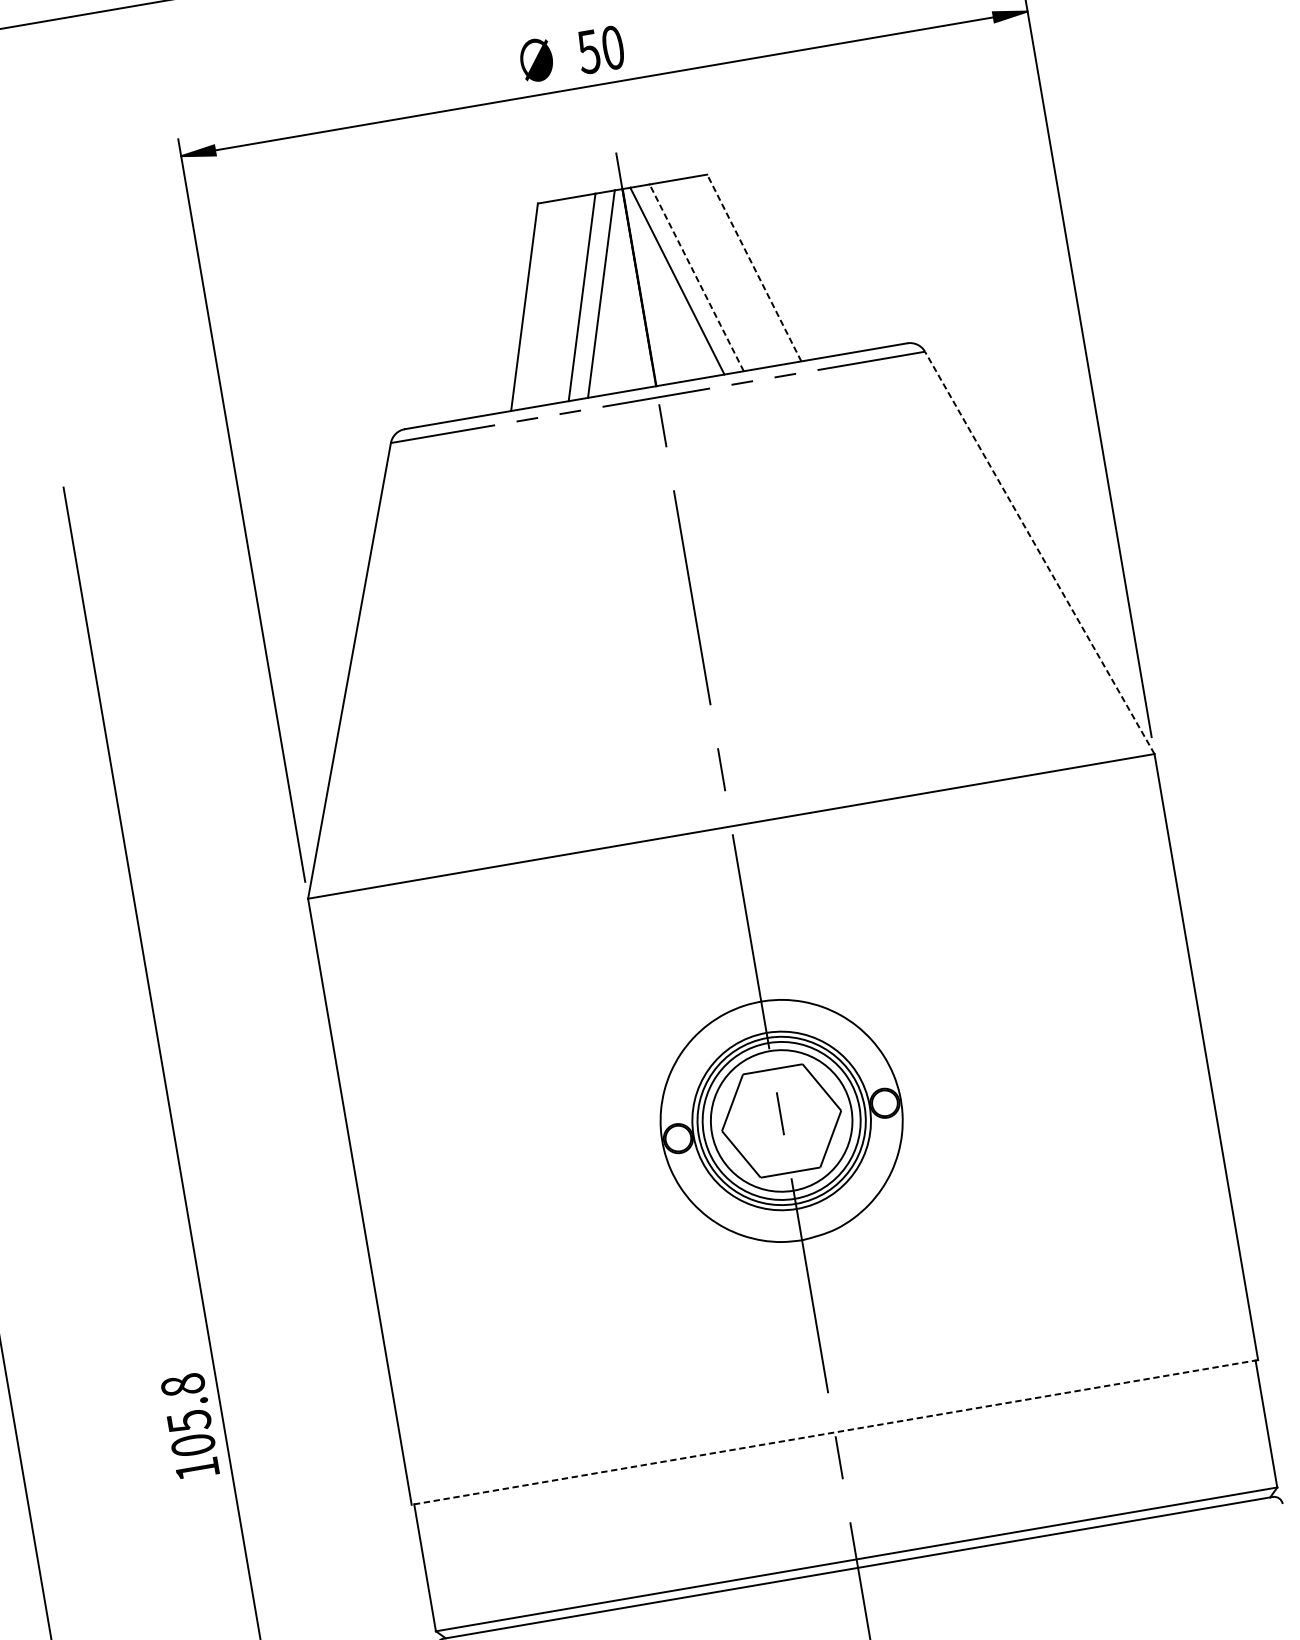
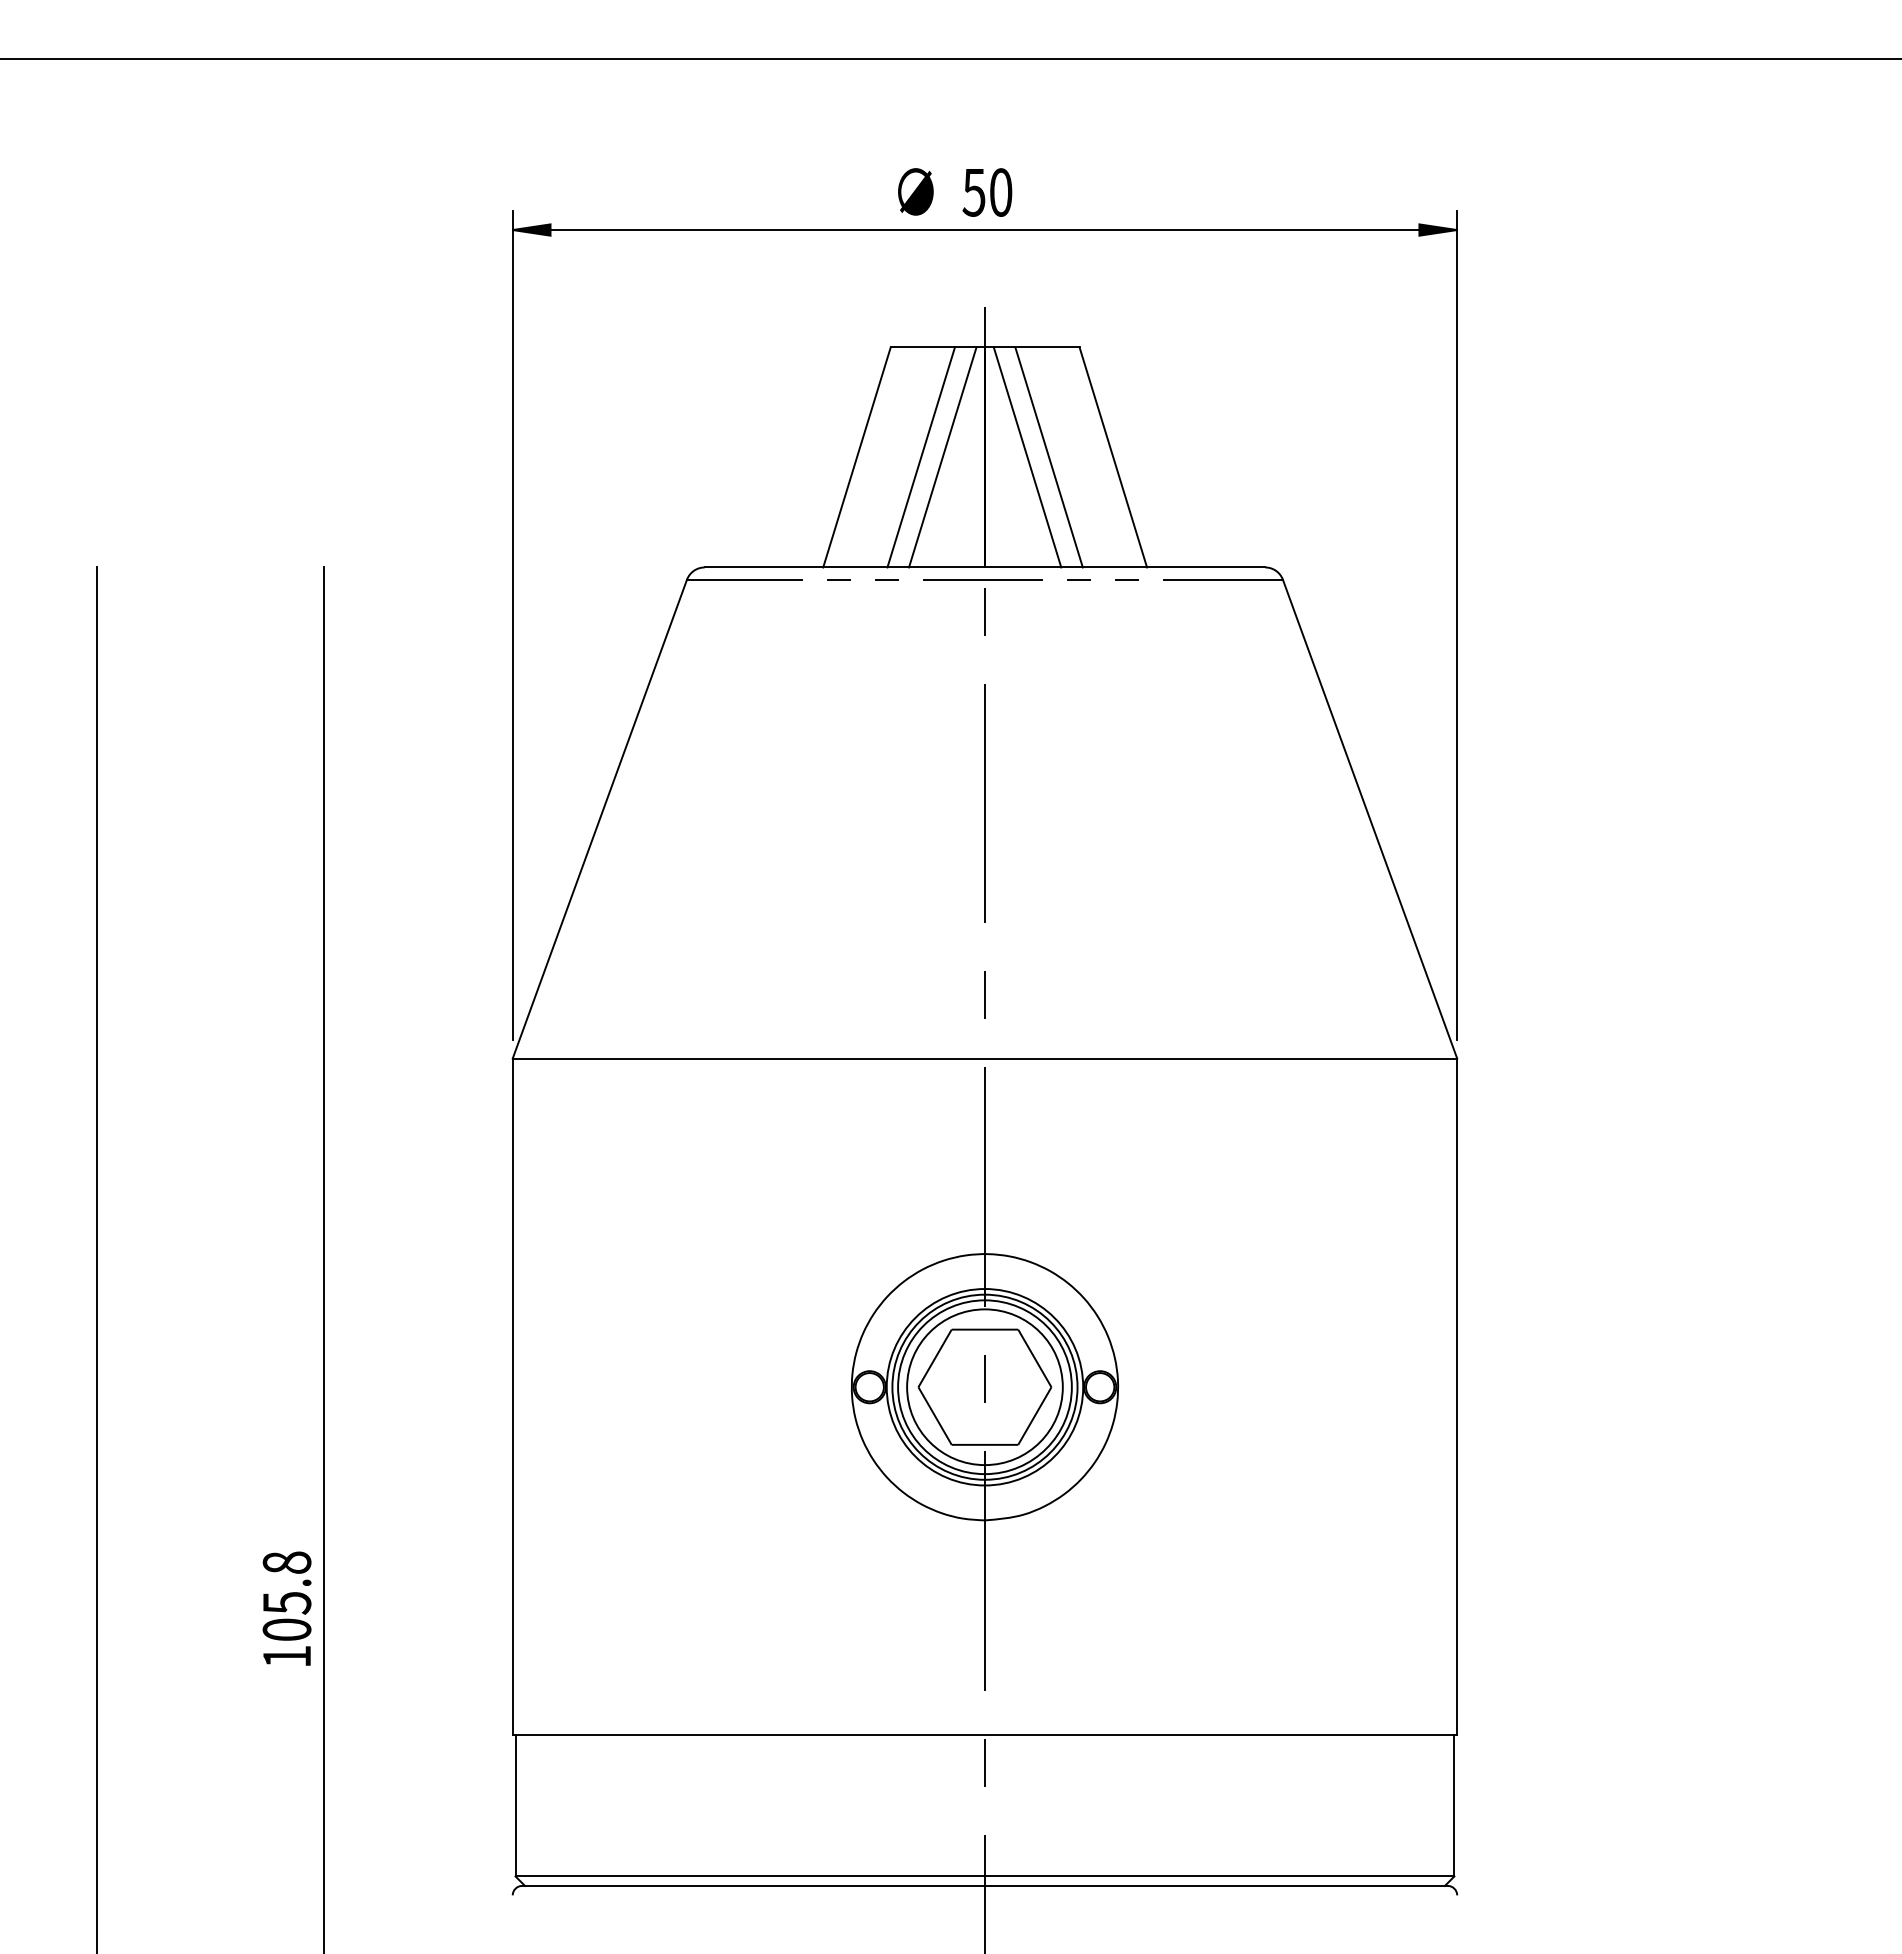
line: (754, 267) -> (1113, 456), dashed -> solid
line: (696, 277) -> (1048, 456), dashed -> solid
line: (1040, 553) -> (1370, 819), dashed -> solid
line: (834, 1432) -> (984, 1734), dashed -> solid

